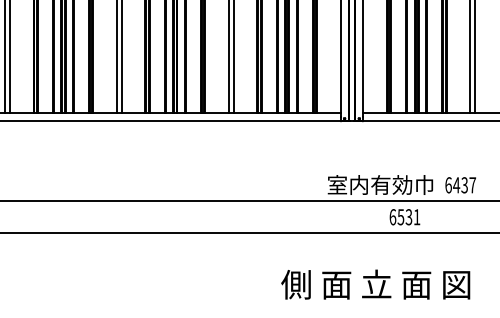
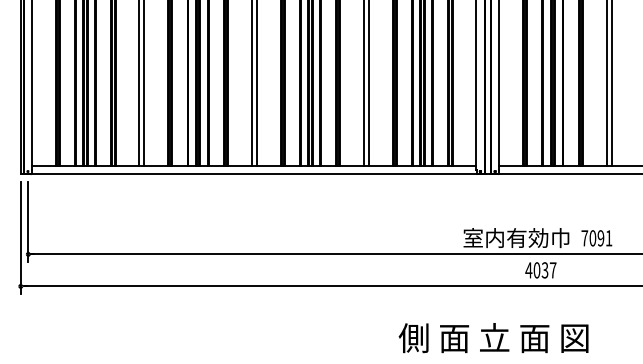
text: (460, 185) -> (596, 238), 6437 -> 7091
text: (404, 217) -> (540, 270), 6531 -> 4037
text: (375, 285) -> (493, 338), moved

